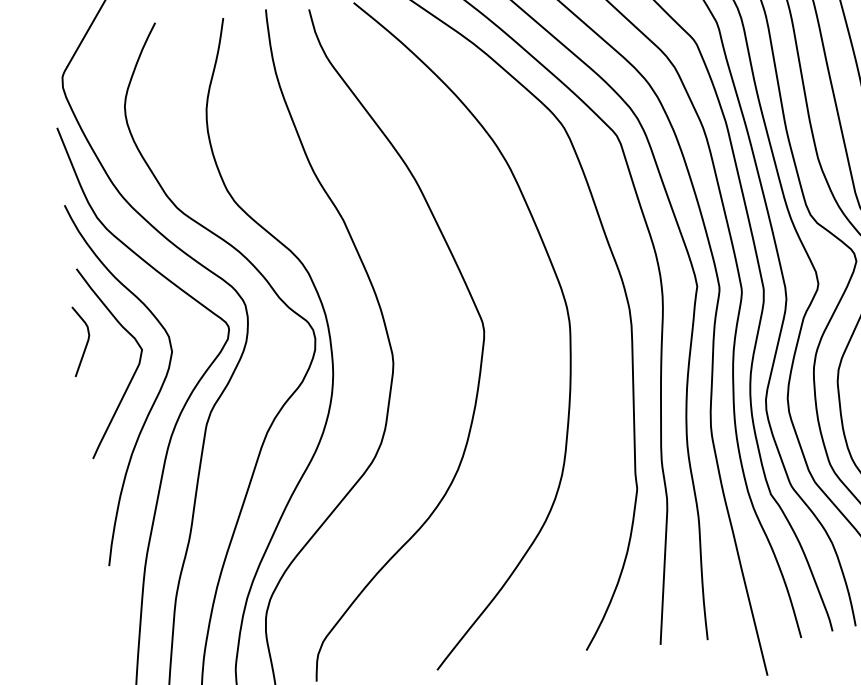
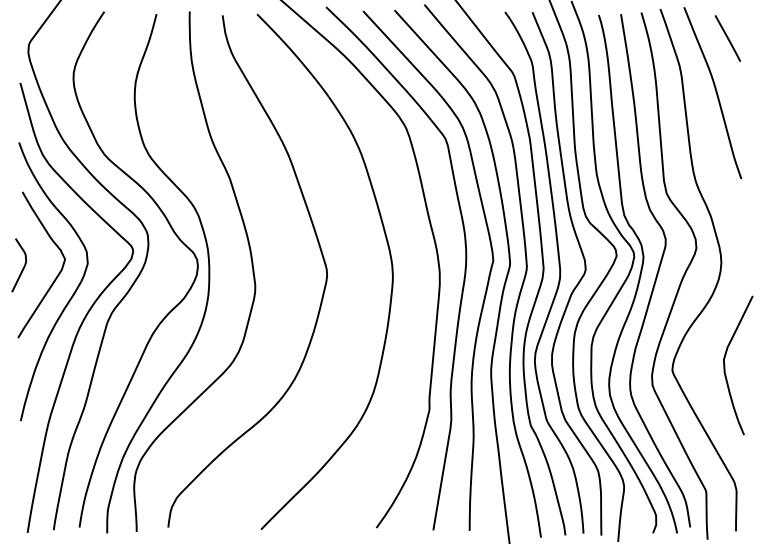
curve: (86, 341) -> (23, 266), moved

